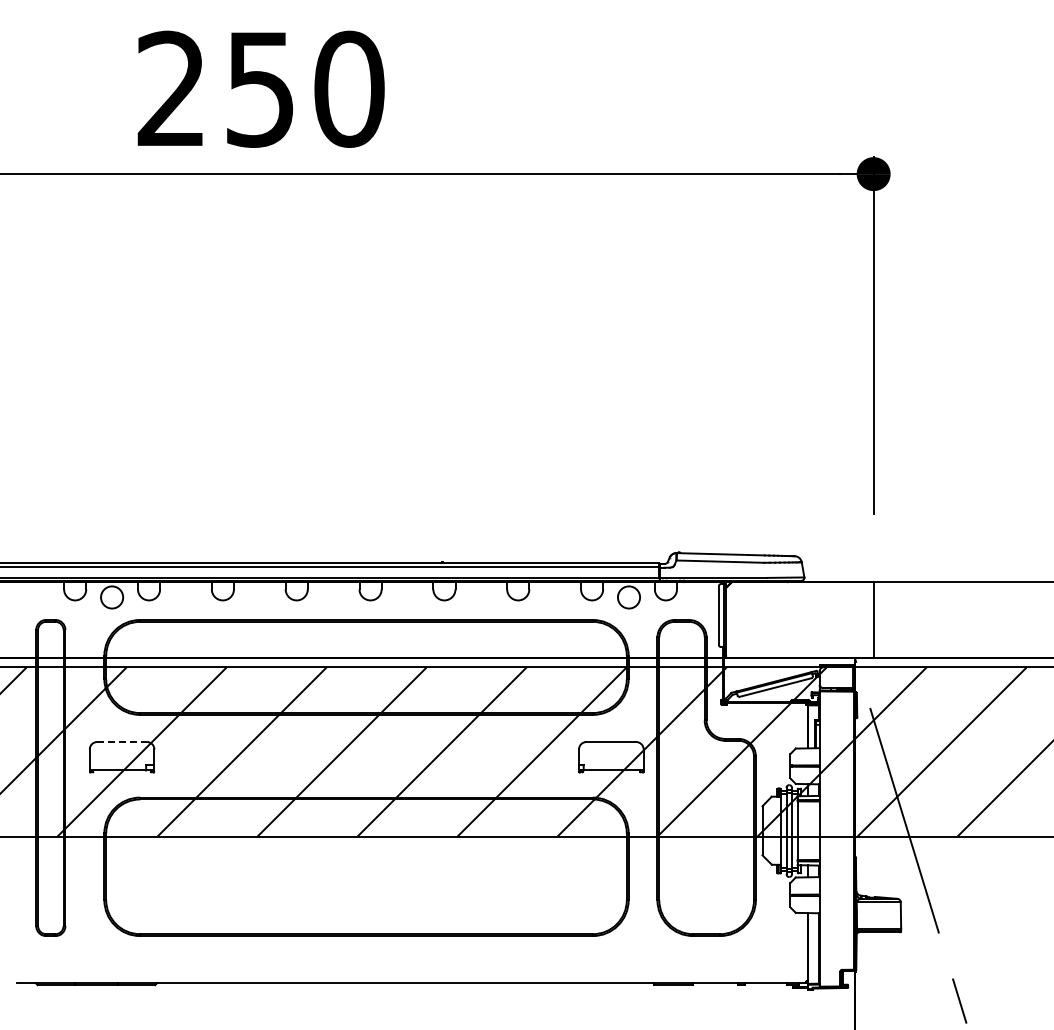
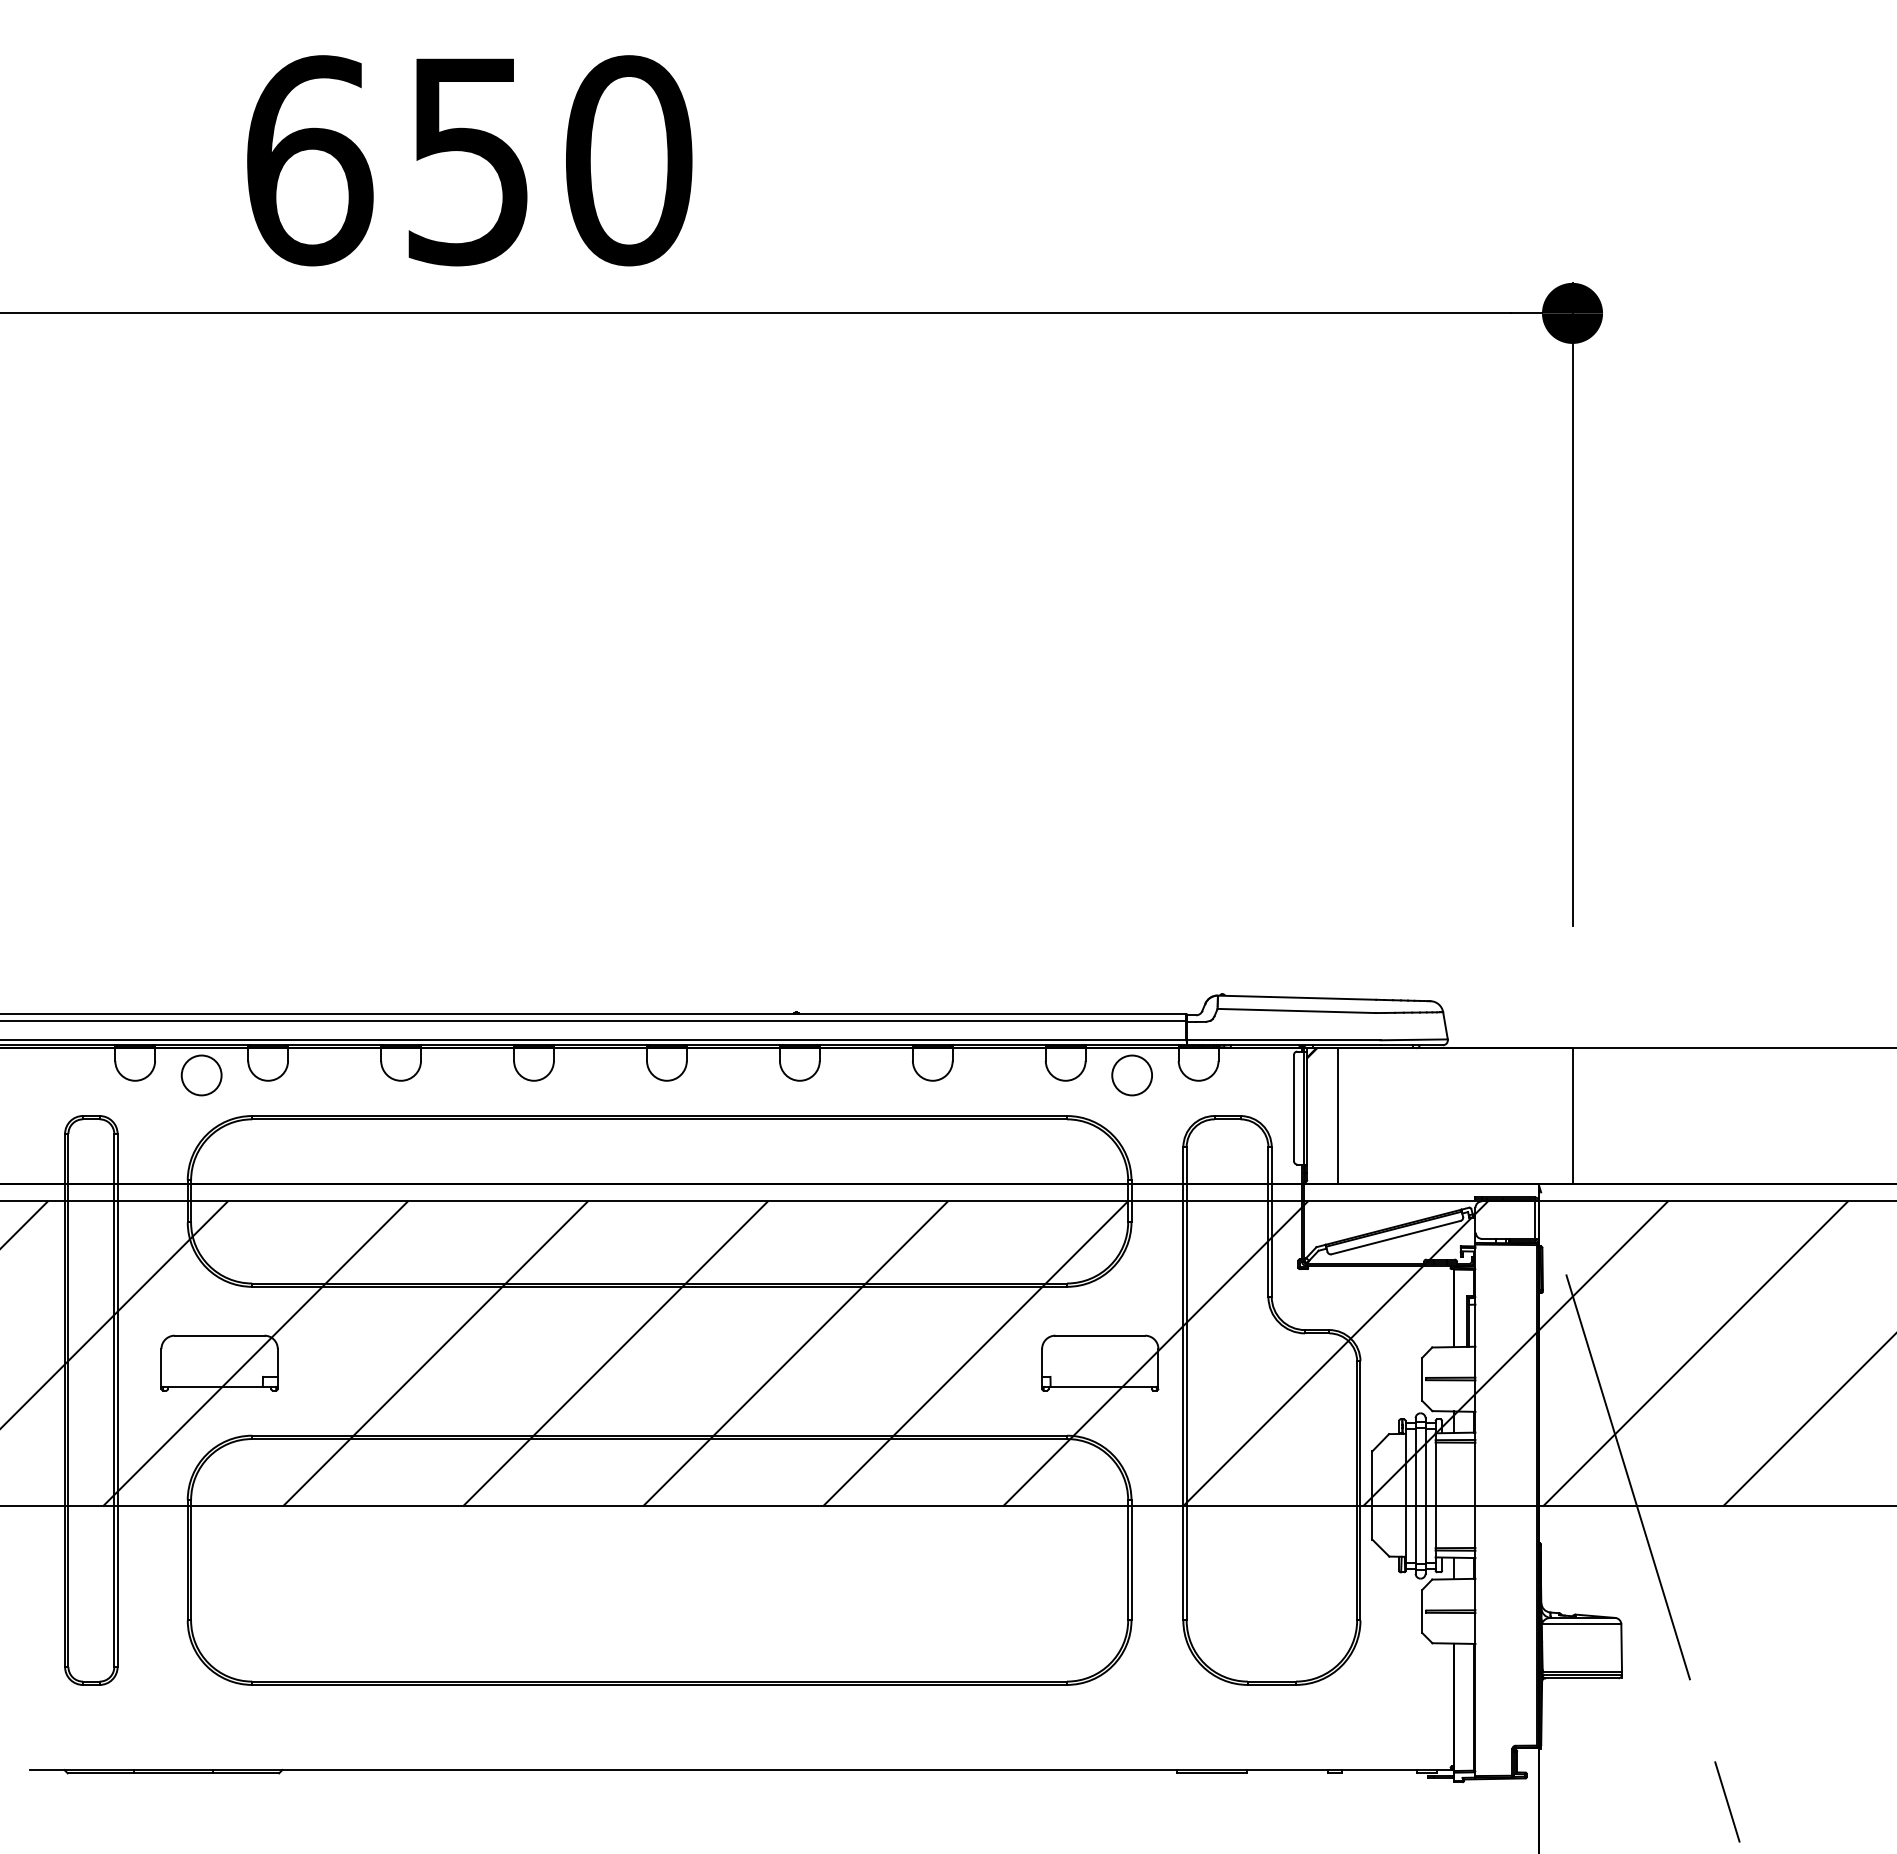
text: (172, 88) -> (310, 159), 250 -> 650
line: (743, 619) -> (1338, 1115), added
line: (122, 742) -> (220, 1336), dashed -> solid

